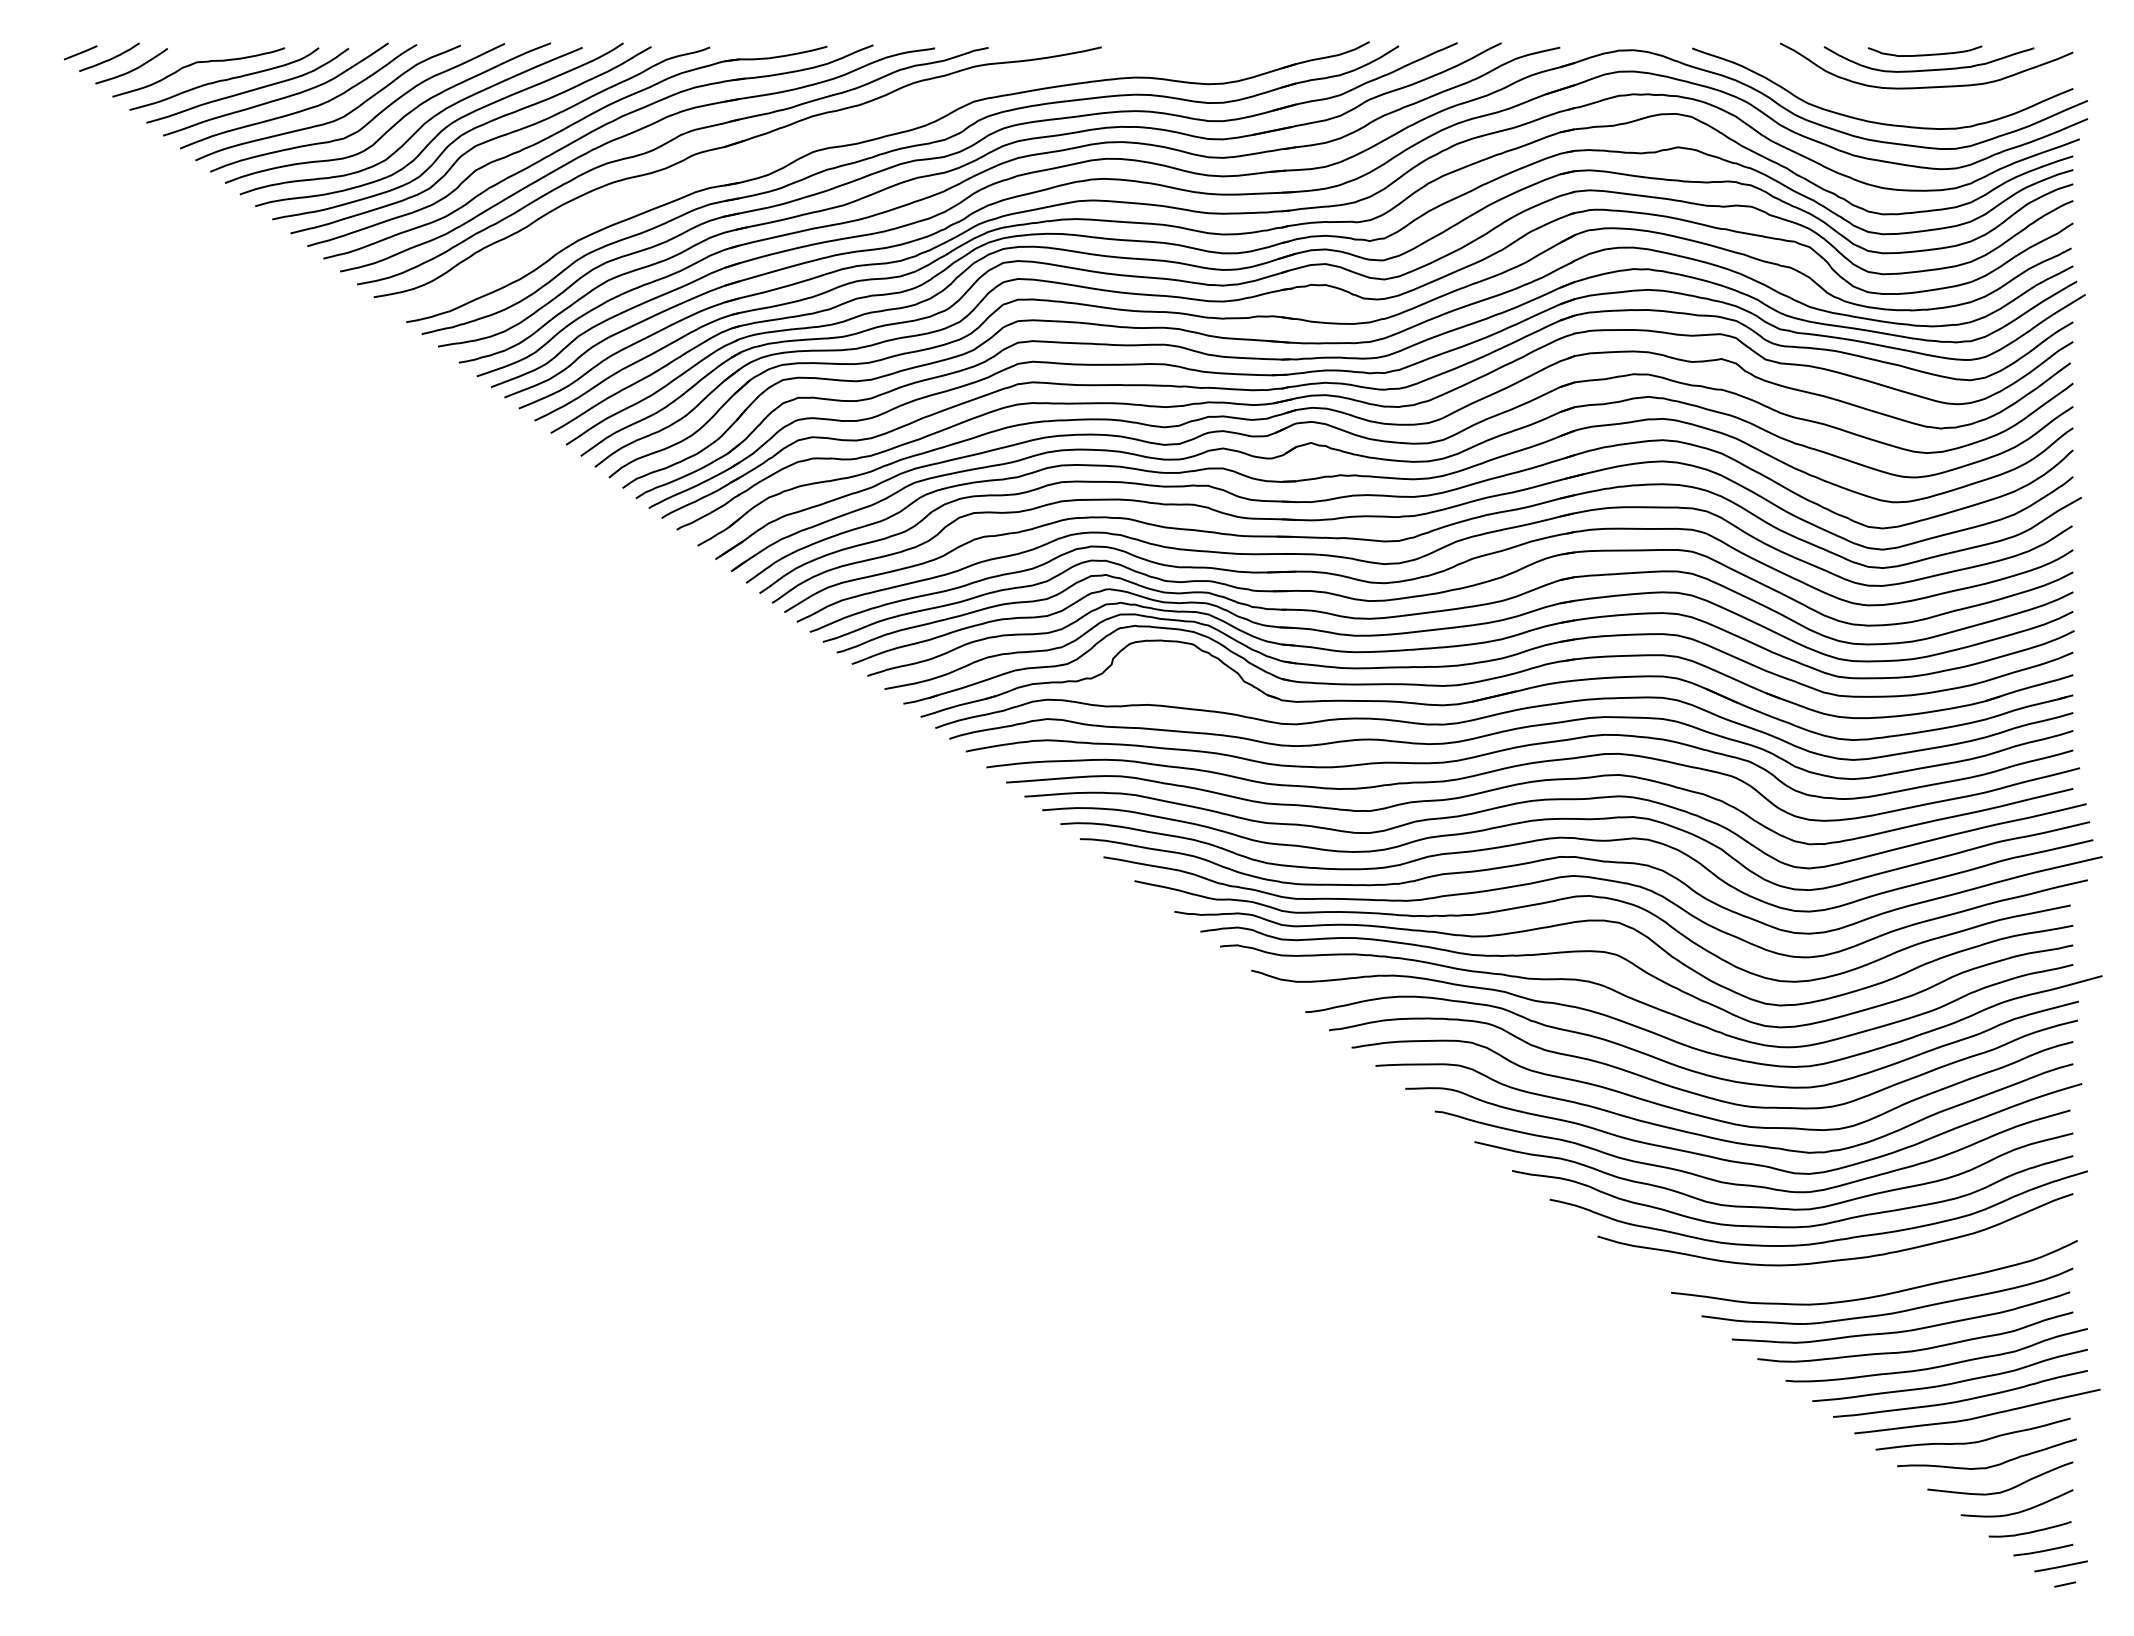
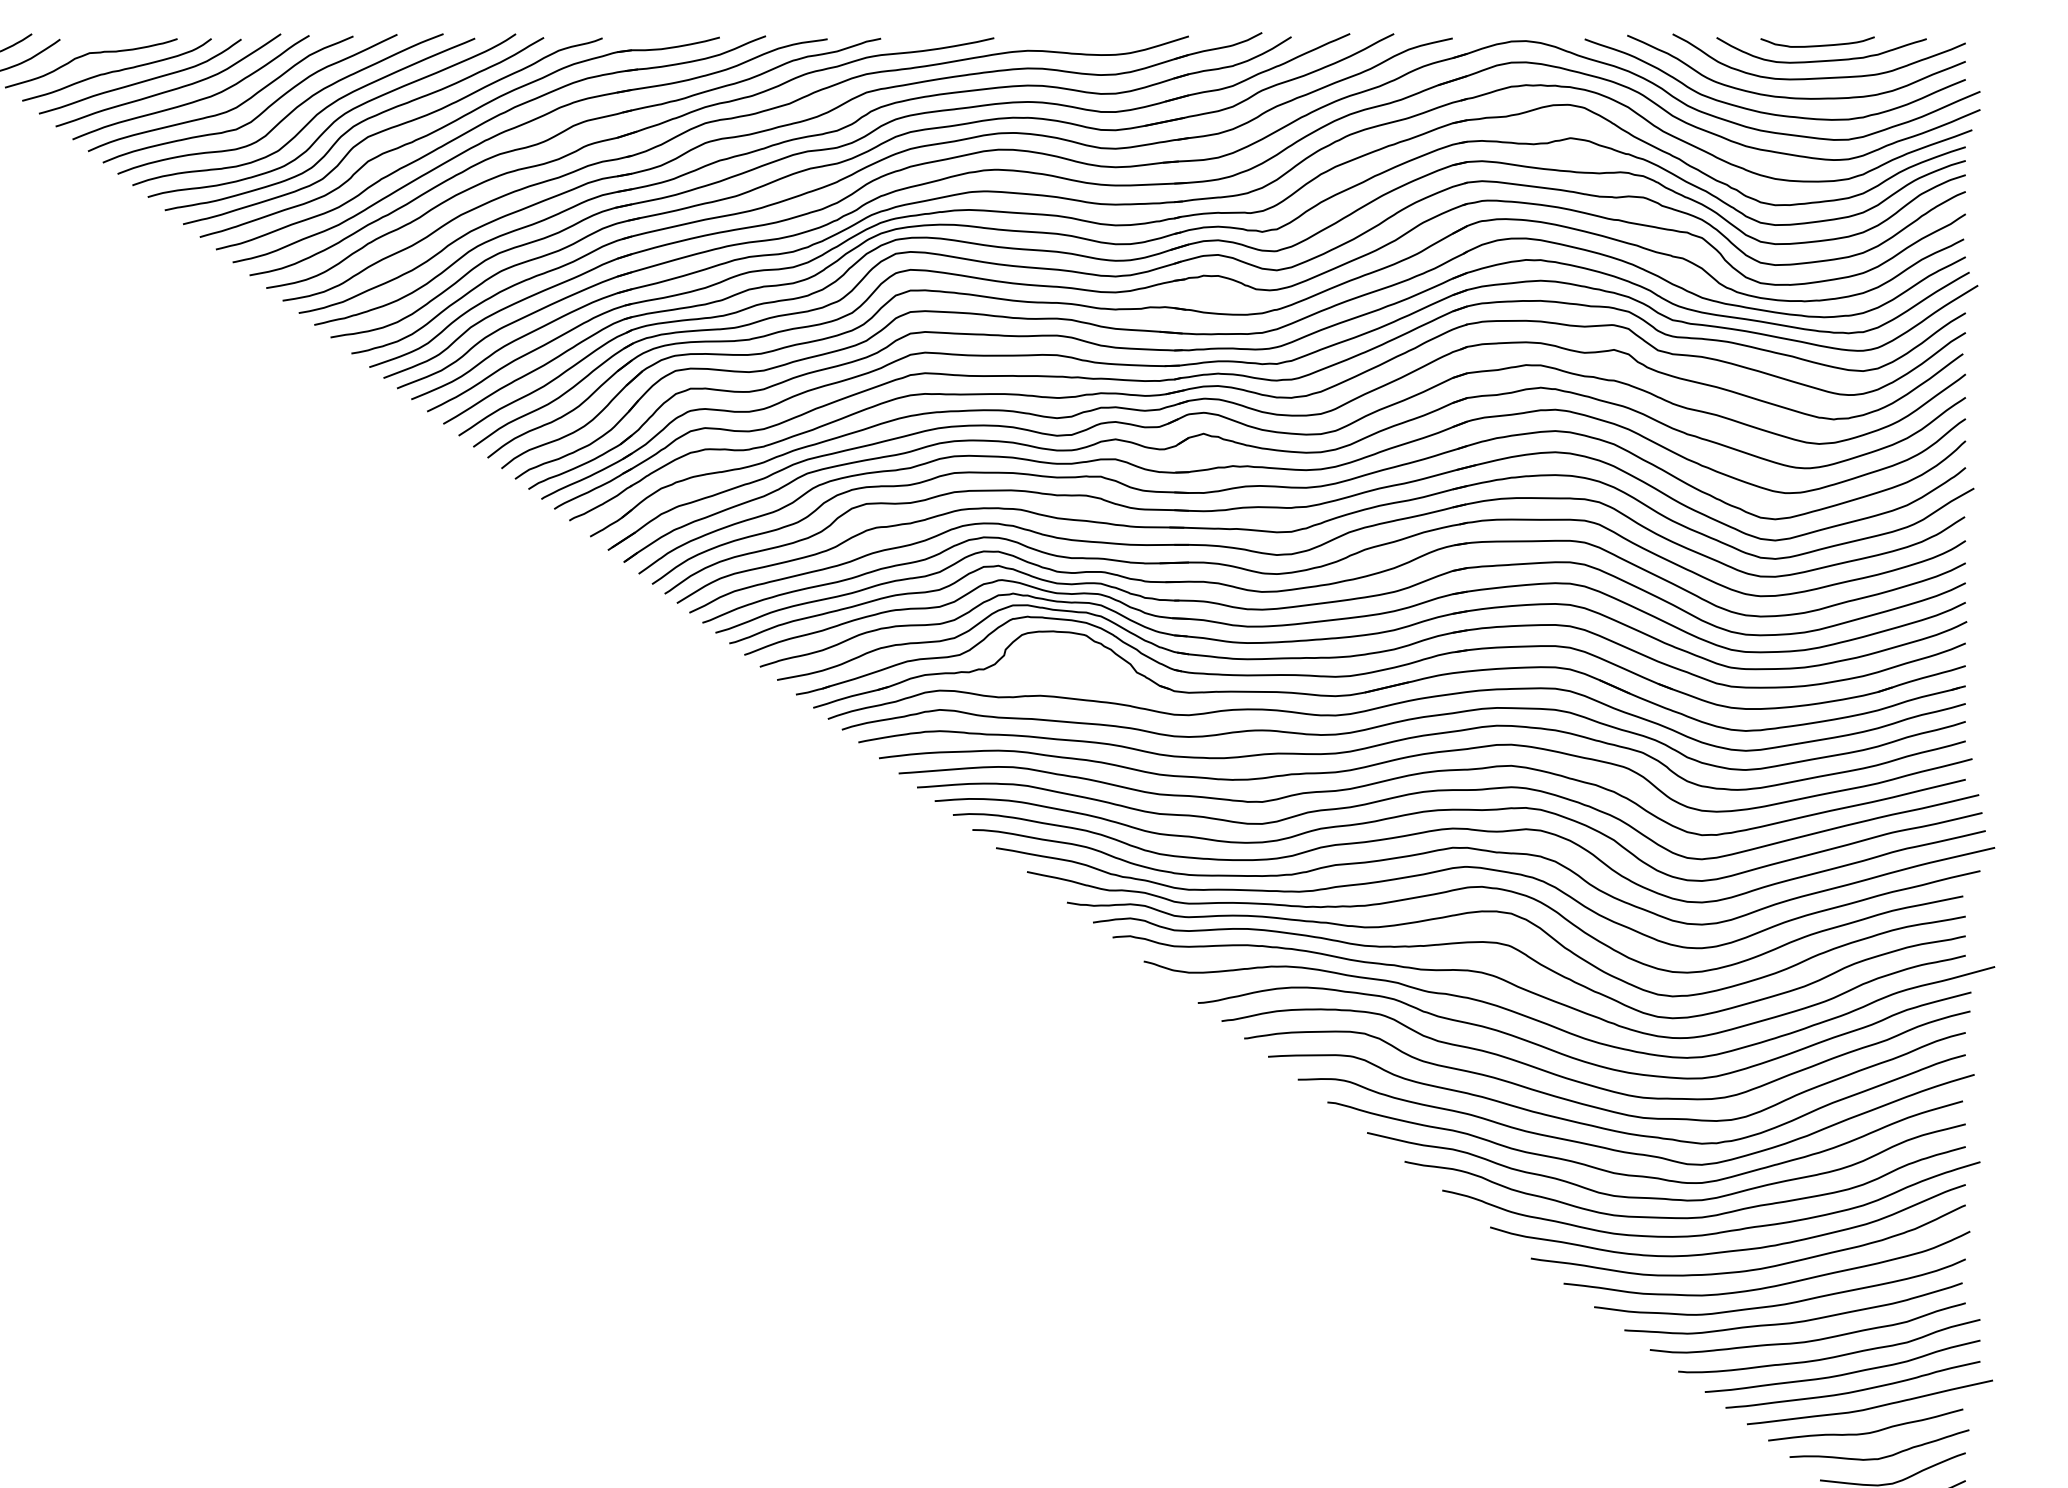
curve: (1903, 106) -> (1796, 97), added
part: (834, 129) -> (727, 120), added
curve: (1856, 1278) -> (1749, 1269), added

